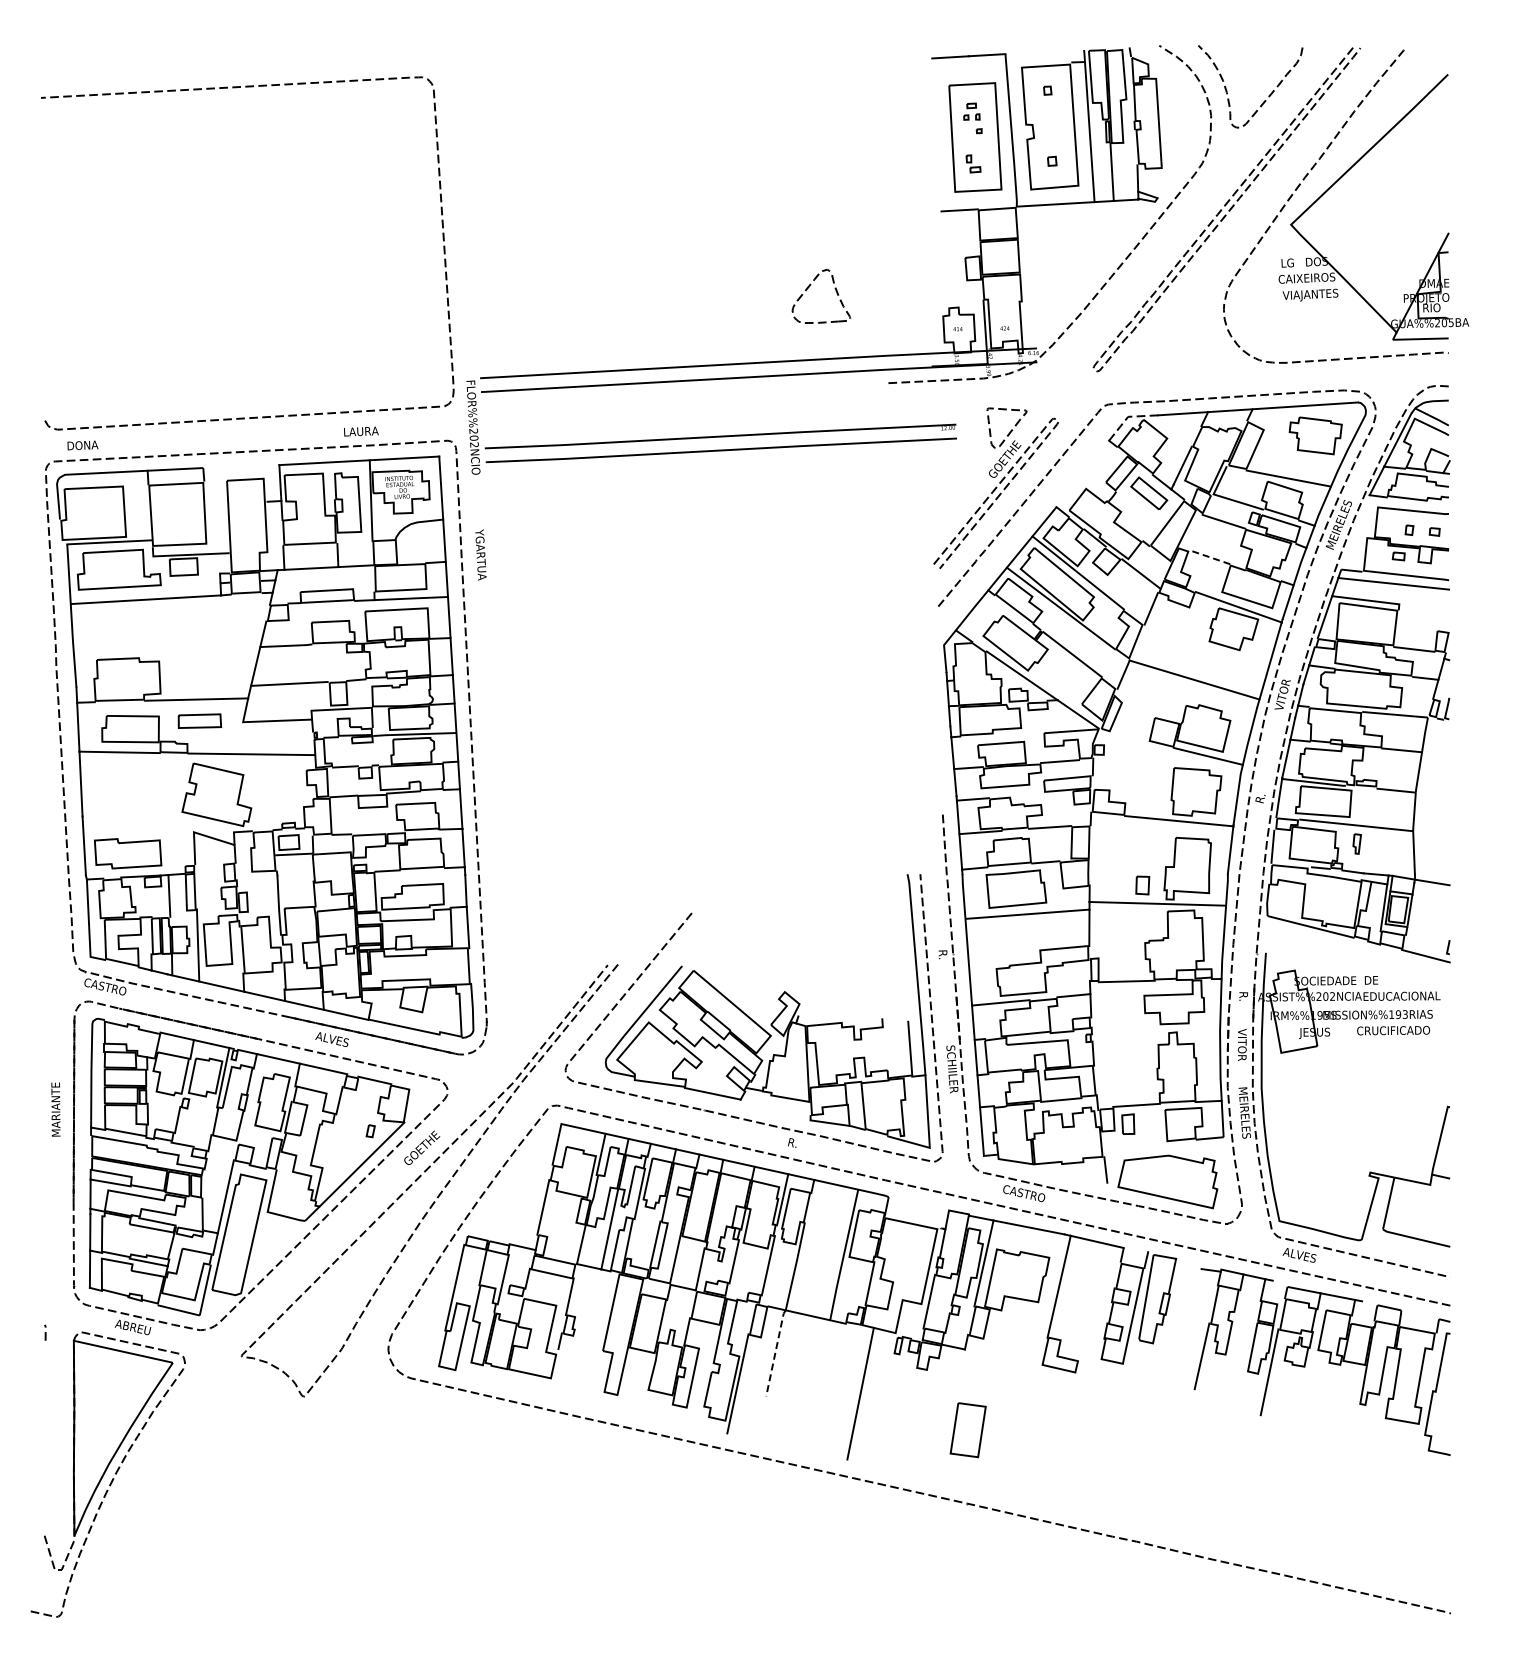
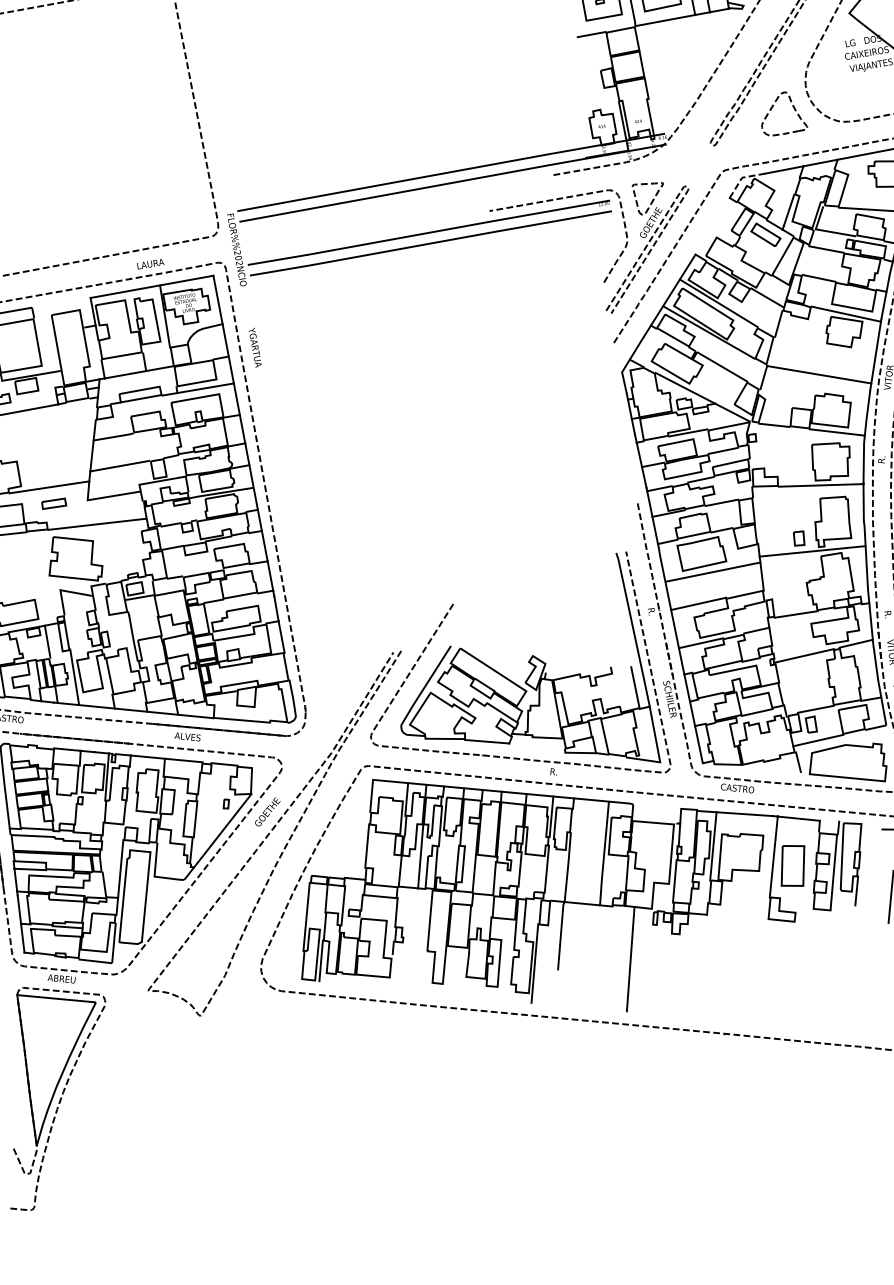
part: (810, 286) -> (773, 106), moved
curve: (888, 415) -> (556, 200), added
line: (1209, 557) -> (818, 278), dashed -> solid
part: (199, 721) -> (53, 504), size x0.71
line: (1018, 732) -> (688, 432), added
line: (1129, 736) -> (774, 424), added
line: (1026, 794) -> (700, 479), added
line: (1004, 951) -> (698, 603), added
line: (1198, 1028) -> (856, 643), added
line: (1129, 1035) -> (803, 655), added
line: (328, 1145) -> (195, 819), added
line: (1134, 1145) -> (818, 740), added
line: (1159, 1343) -> (856, 891), added
line: (465, 1345) -> (320, 960), added
line: (775, 1352) -> (560, 935), dashed -> solid
part: (967, 1430) -> (792, 866), moved

